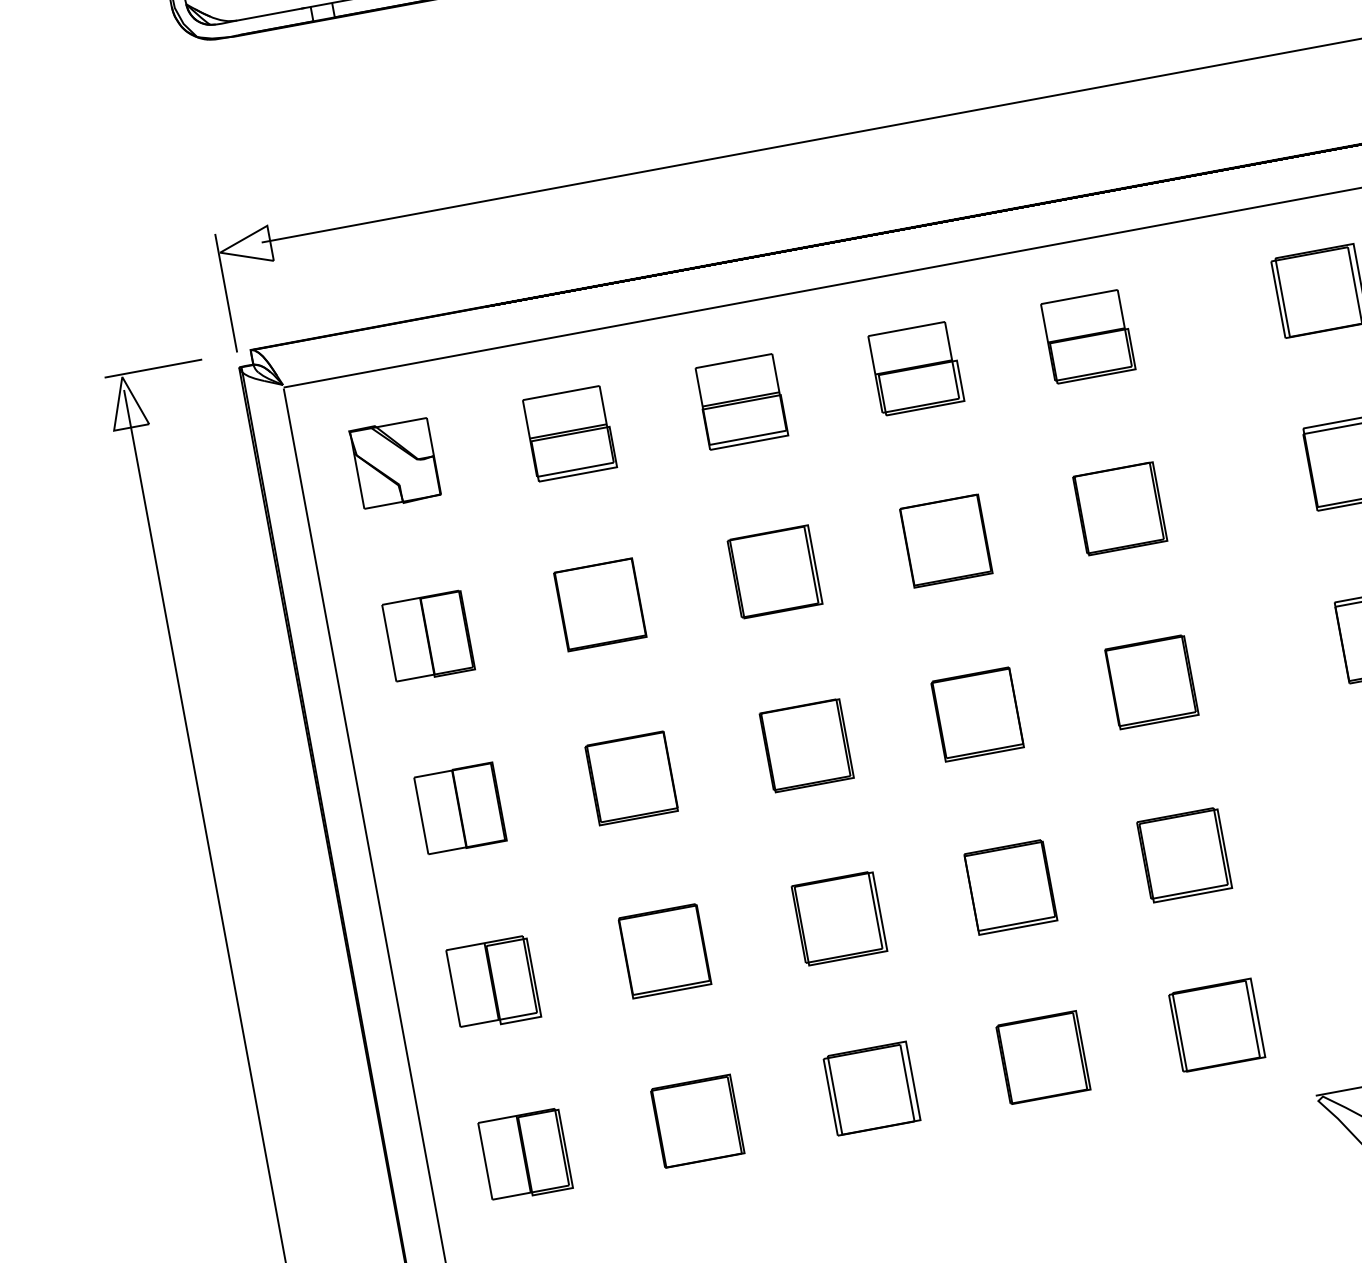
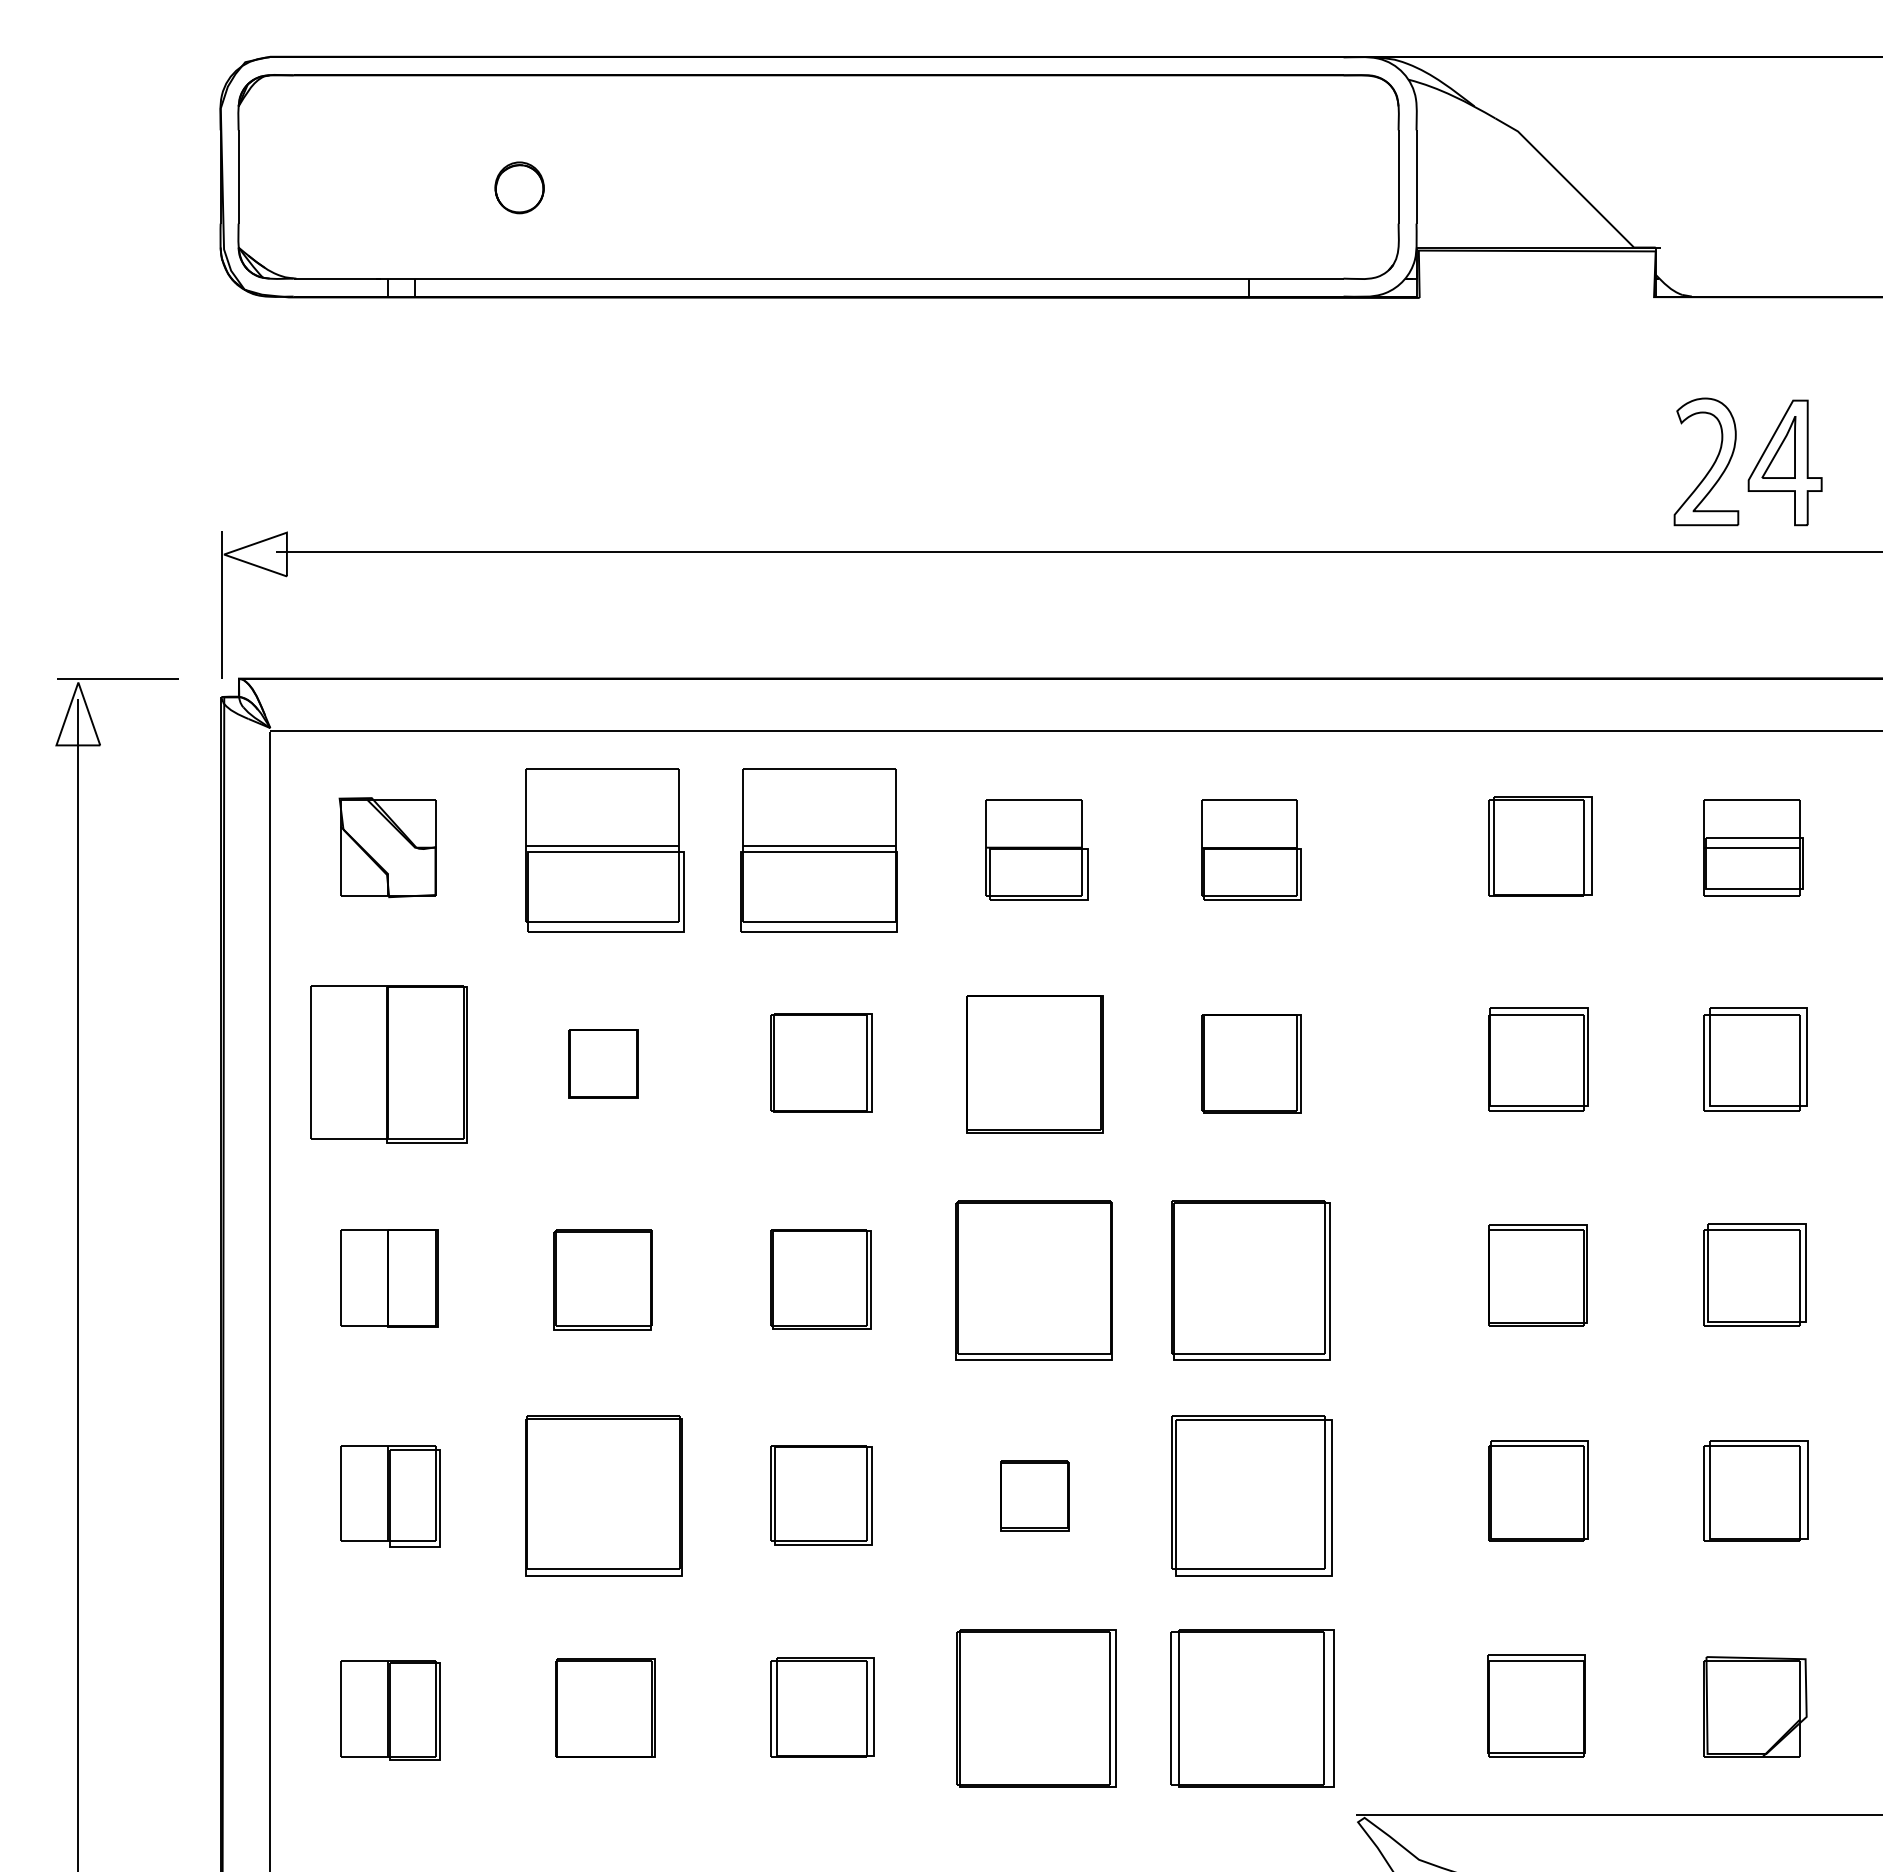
part: (741, 401) -> (818, 850), size x1.6
part: (570, 433) -> (605, 850), size x1.6
part: (945, 540) -> (1034, 1063), size x1.4
part: (600, 604) -> (603, 1063), size x0.7
part: (428, 637) -> (389, 1064), size x1.6
part: (1151, 681) -> (1250, 1279), size x1.6
part: (977, 713) -> (1033, 1279), size x1.6
part: (1184, 854) -> (1251, 1495), size x1.6
part: (1010, 887) -> (1034, 1495), size x0.7
part: (664, 951) -> (603, 1495), size x1.6
part: (1216, 1025) -> (1252, 1708), size x1.6
part: (1042, 1057) -> (1035, 1708), size x1.6

